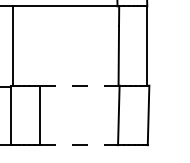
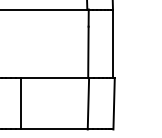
line: (79, 85) -> (54, 77), dashed -> solid
line: (79, 145) -> (54, 129), dashed -> solid

